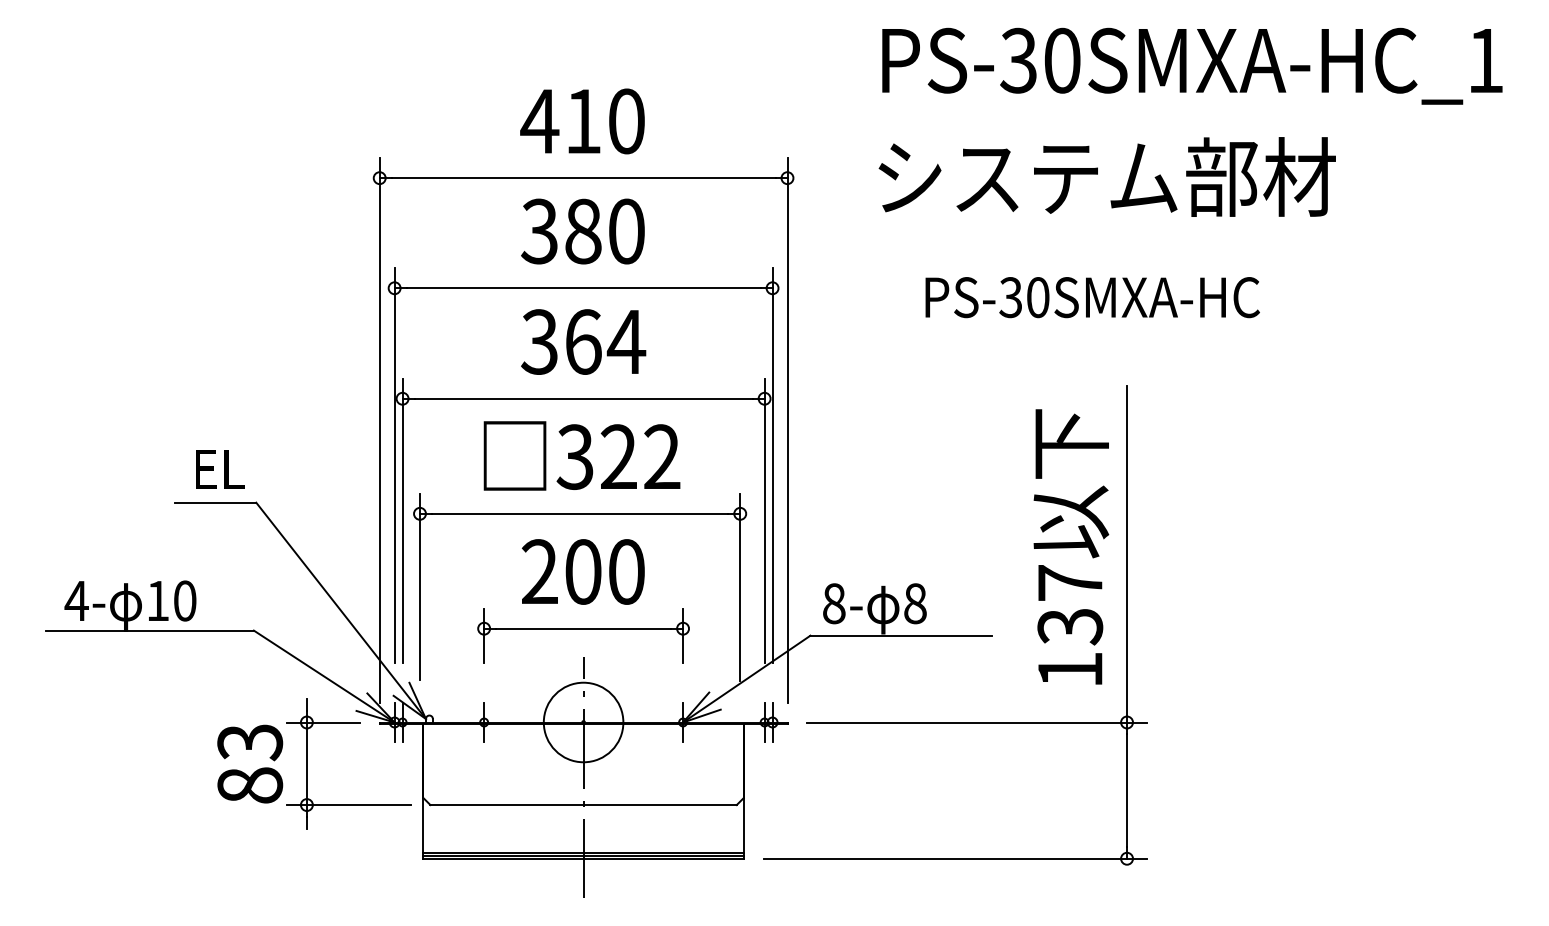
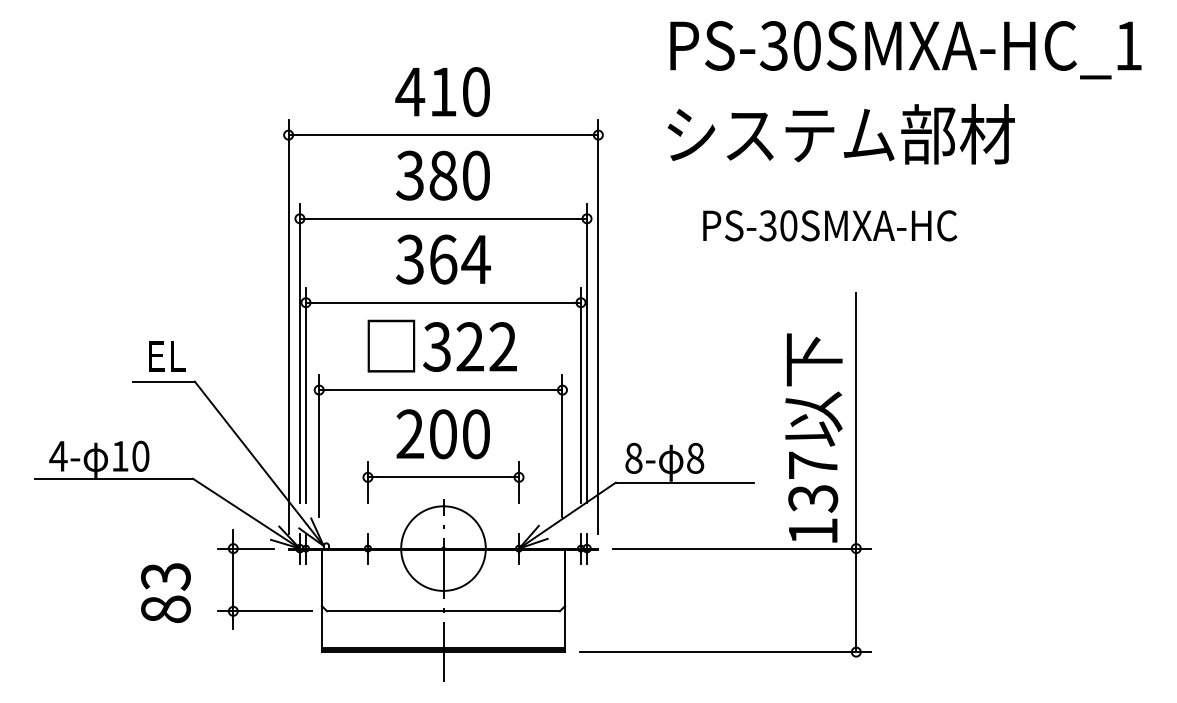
text: (1071, 546) -> (814, 437), moved
circle: (583, 722) -> (443, 548), size x1.4
text: (250, 763) -> (166, 592), moved

